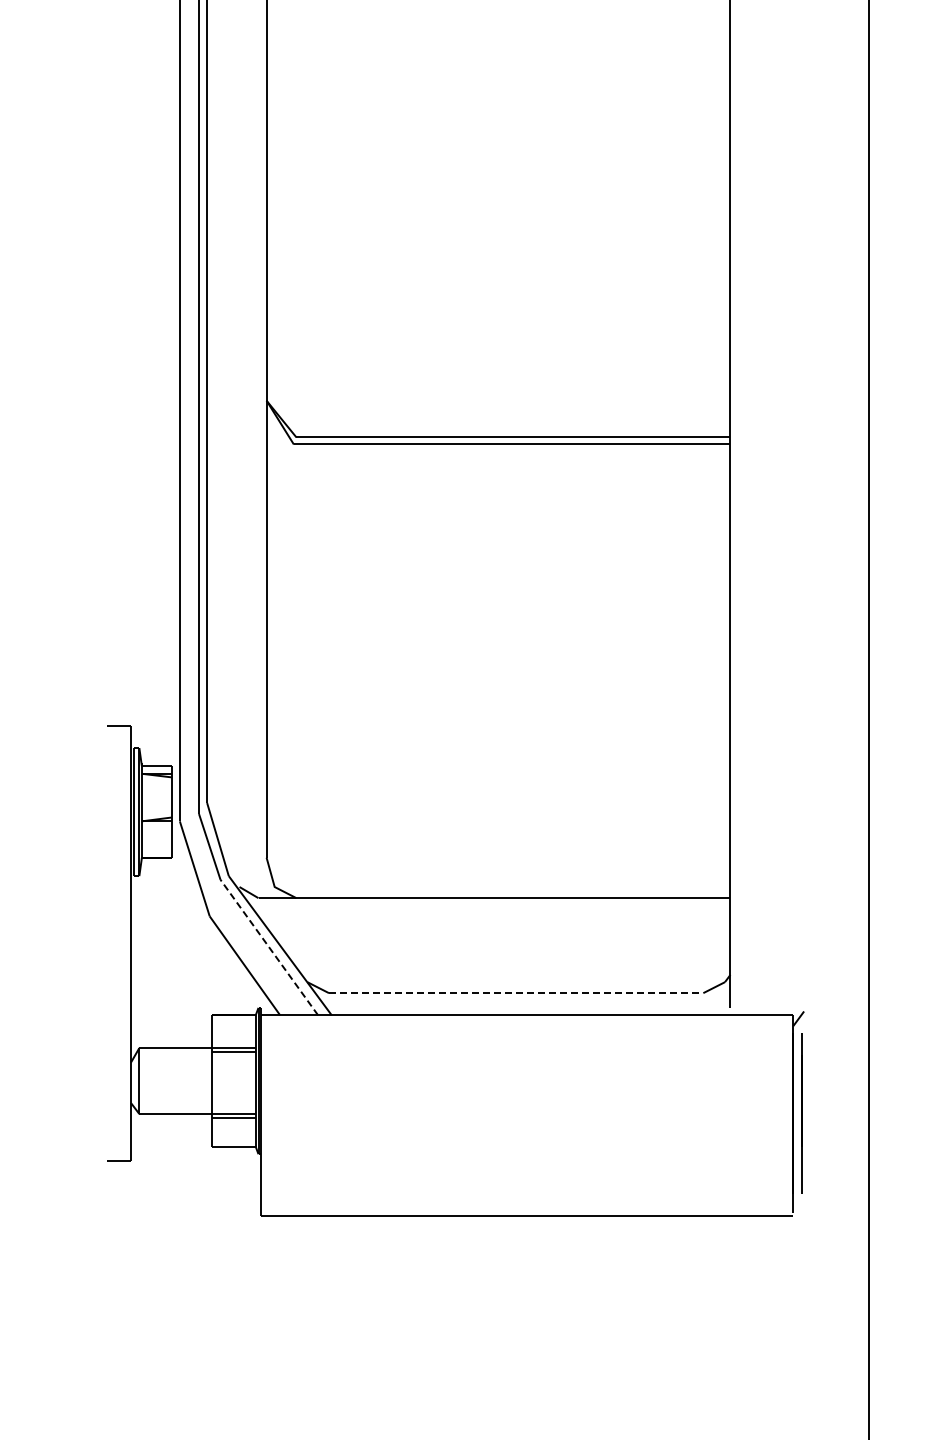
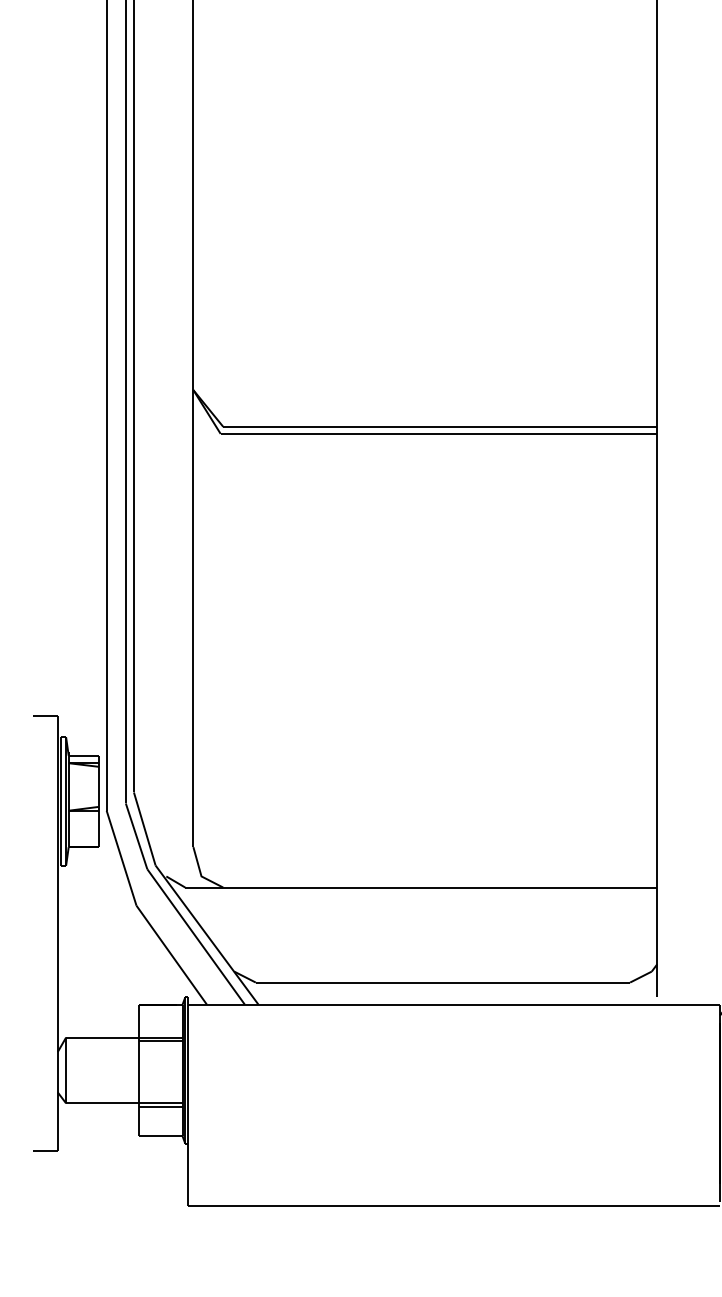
line: (269, 947) -> (196, 936), dashed -> solid
line: (516, 993) -> (443, 982), dashed -> solid

